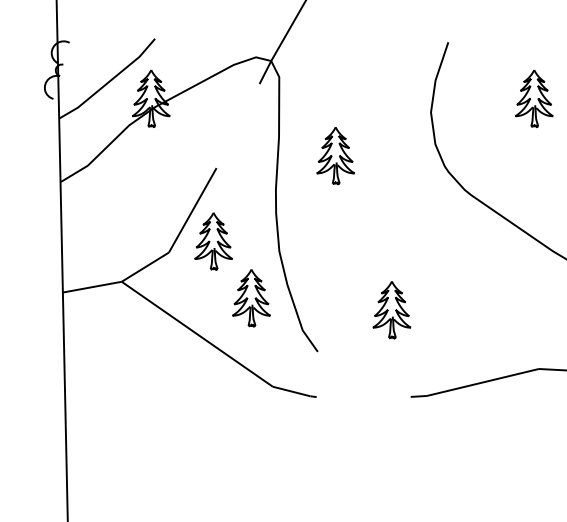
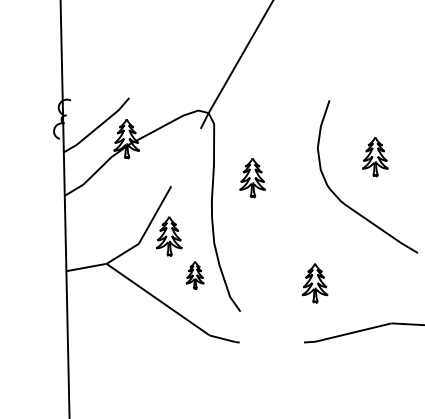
part: (534, 99) -> (375, 157), moved
part: (250, 298) -> (194, 275), size x0.7
part: (391, 310) -> (314, 283), moved

